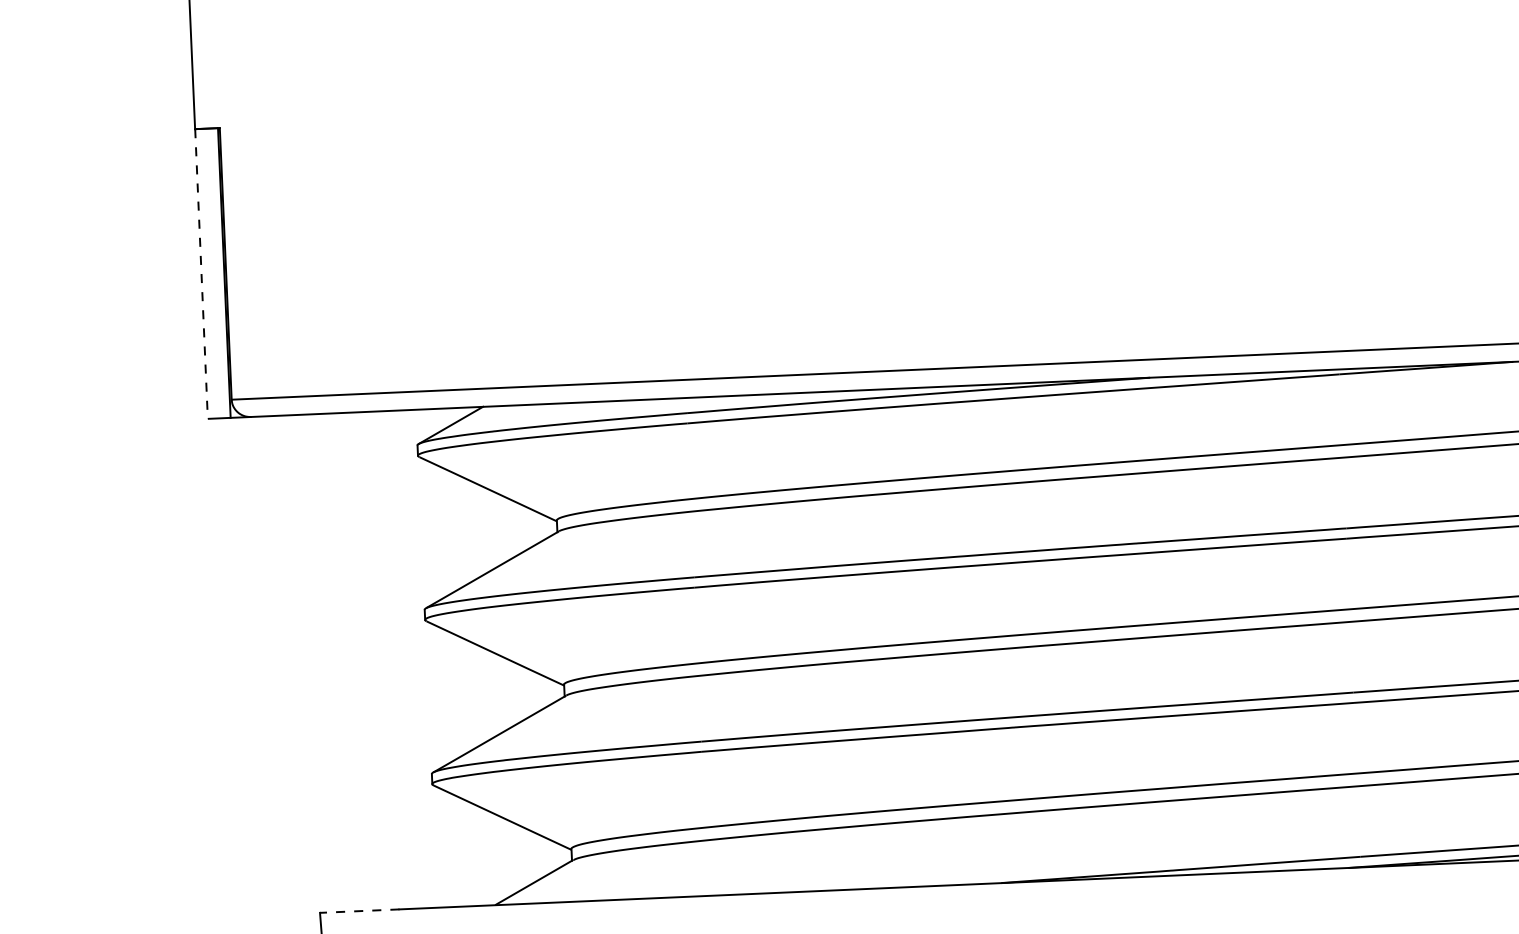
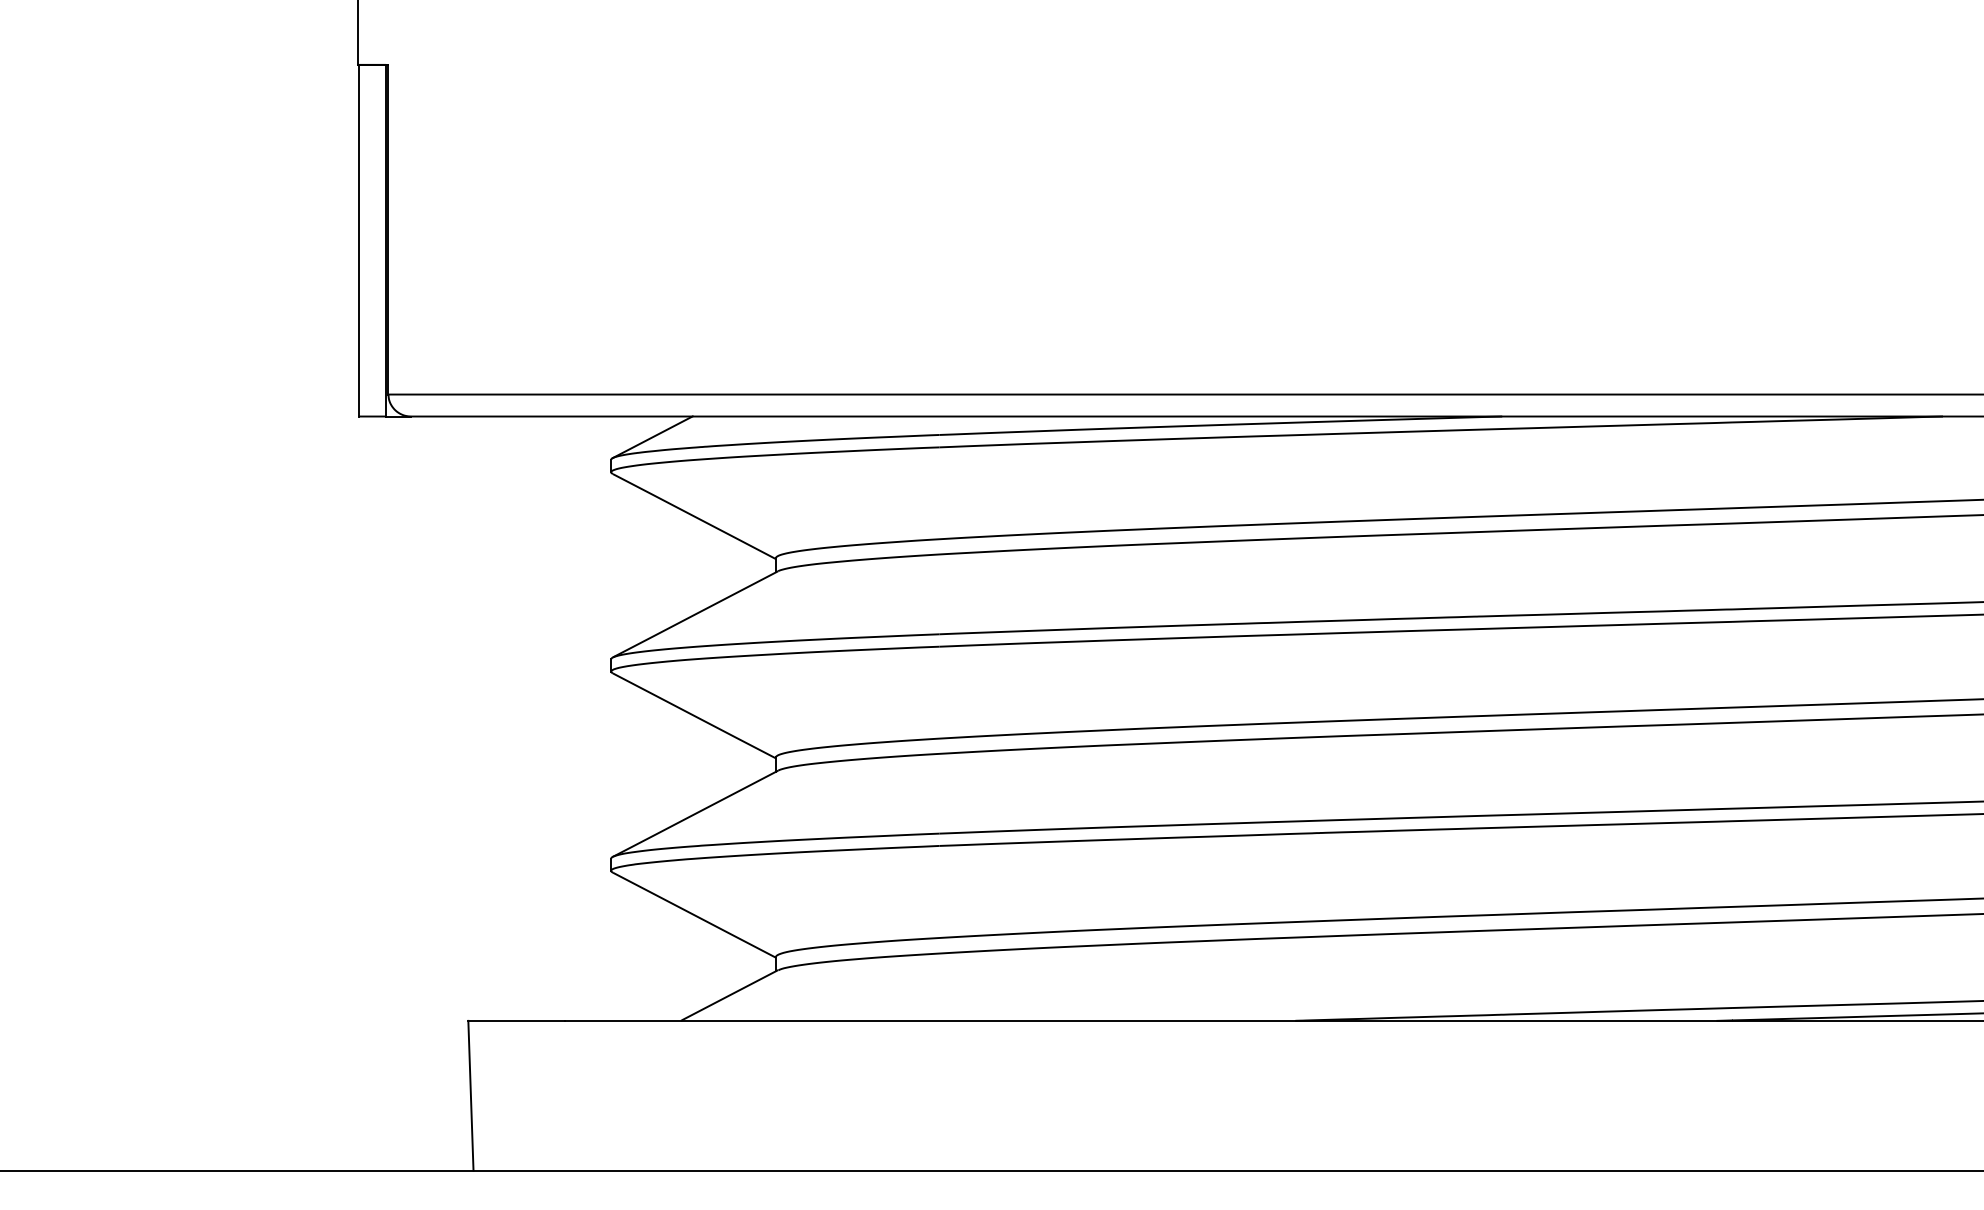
line: (201, 273) -> (358, 240), dashed -> solid
line: (359, 910) -> (516, 1020), dashed -> solid

